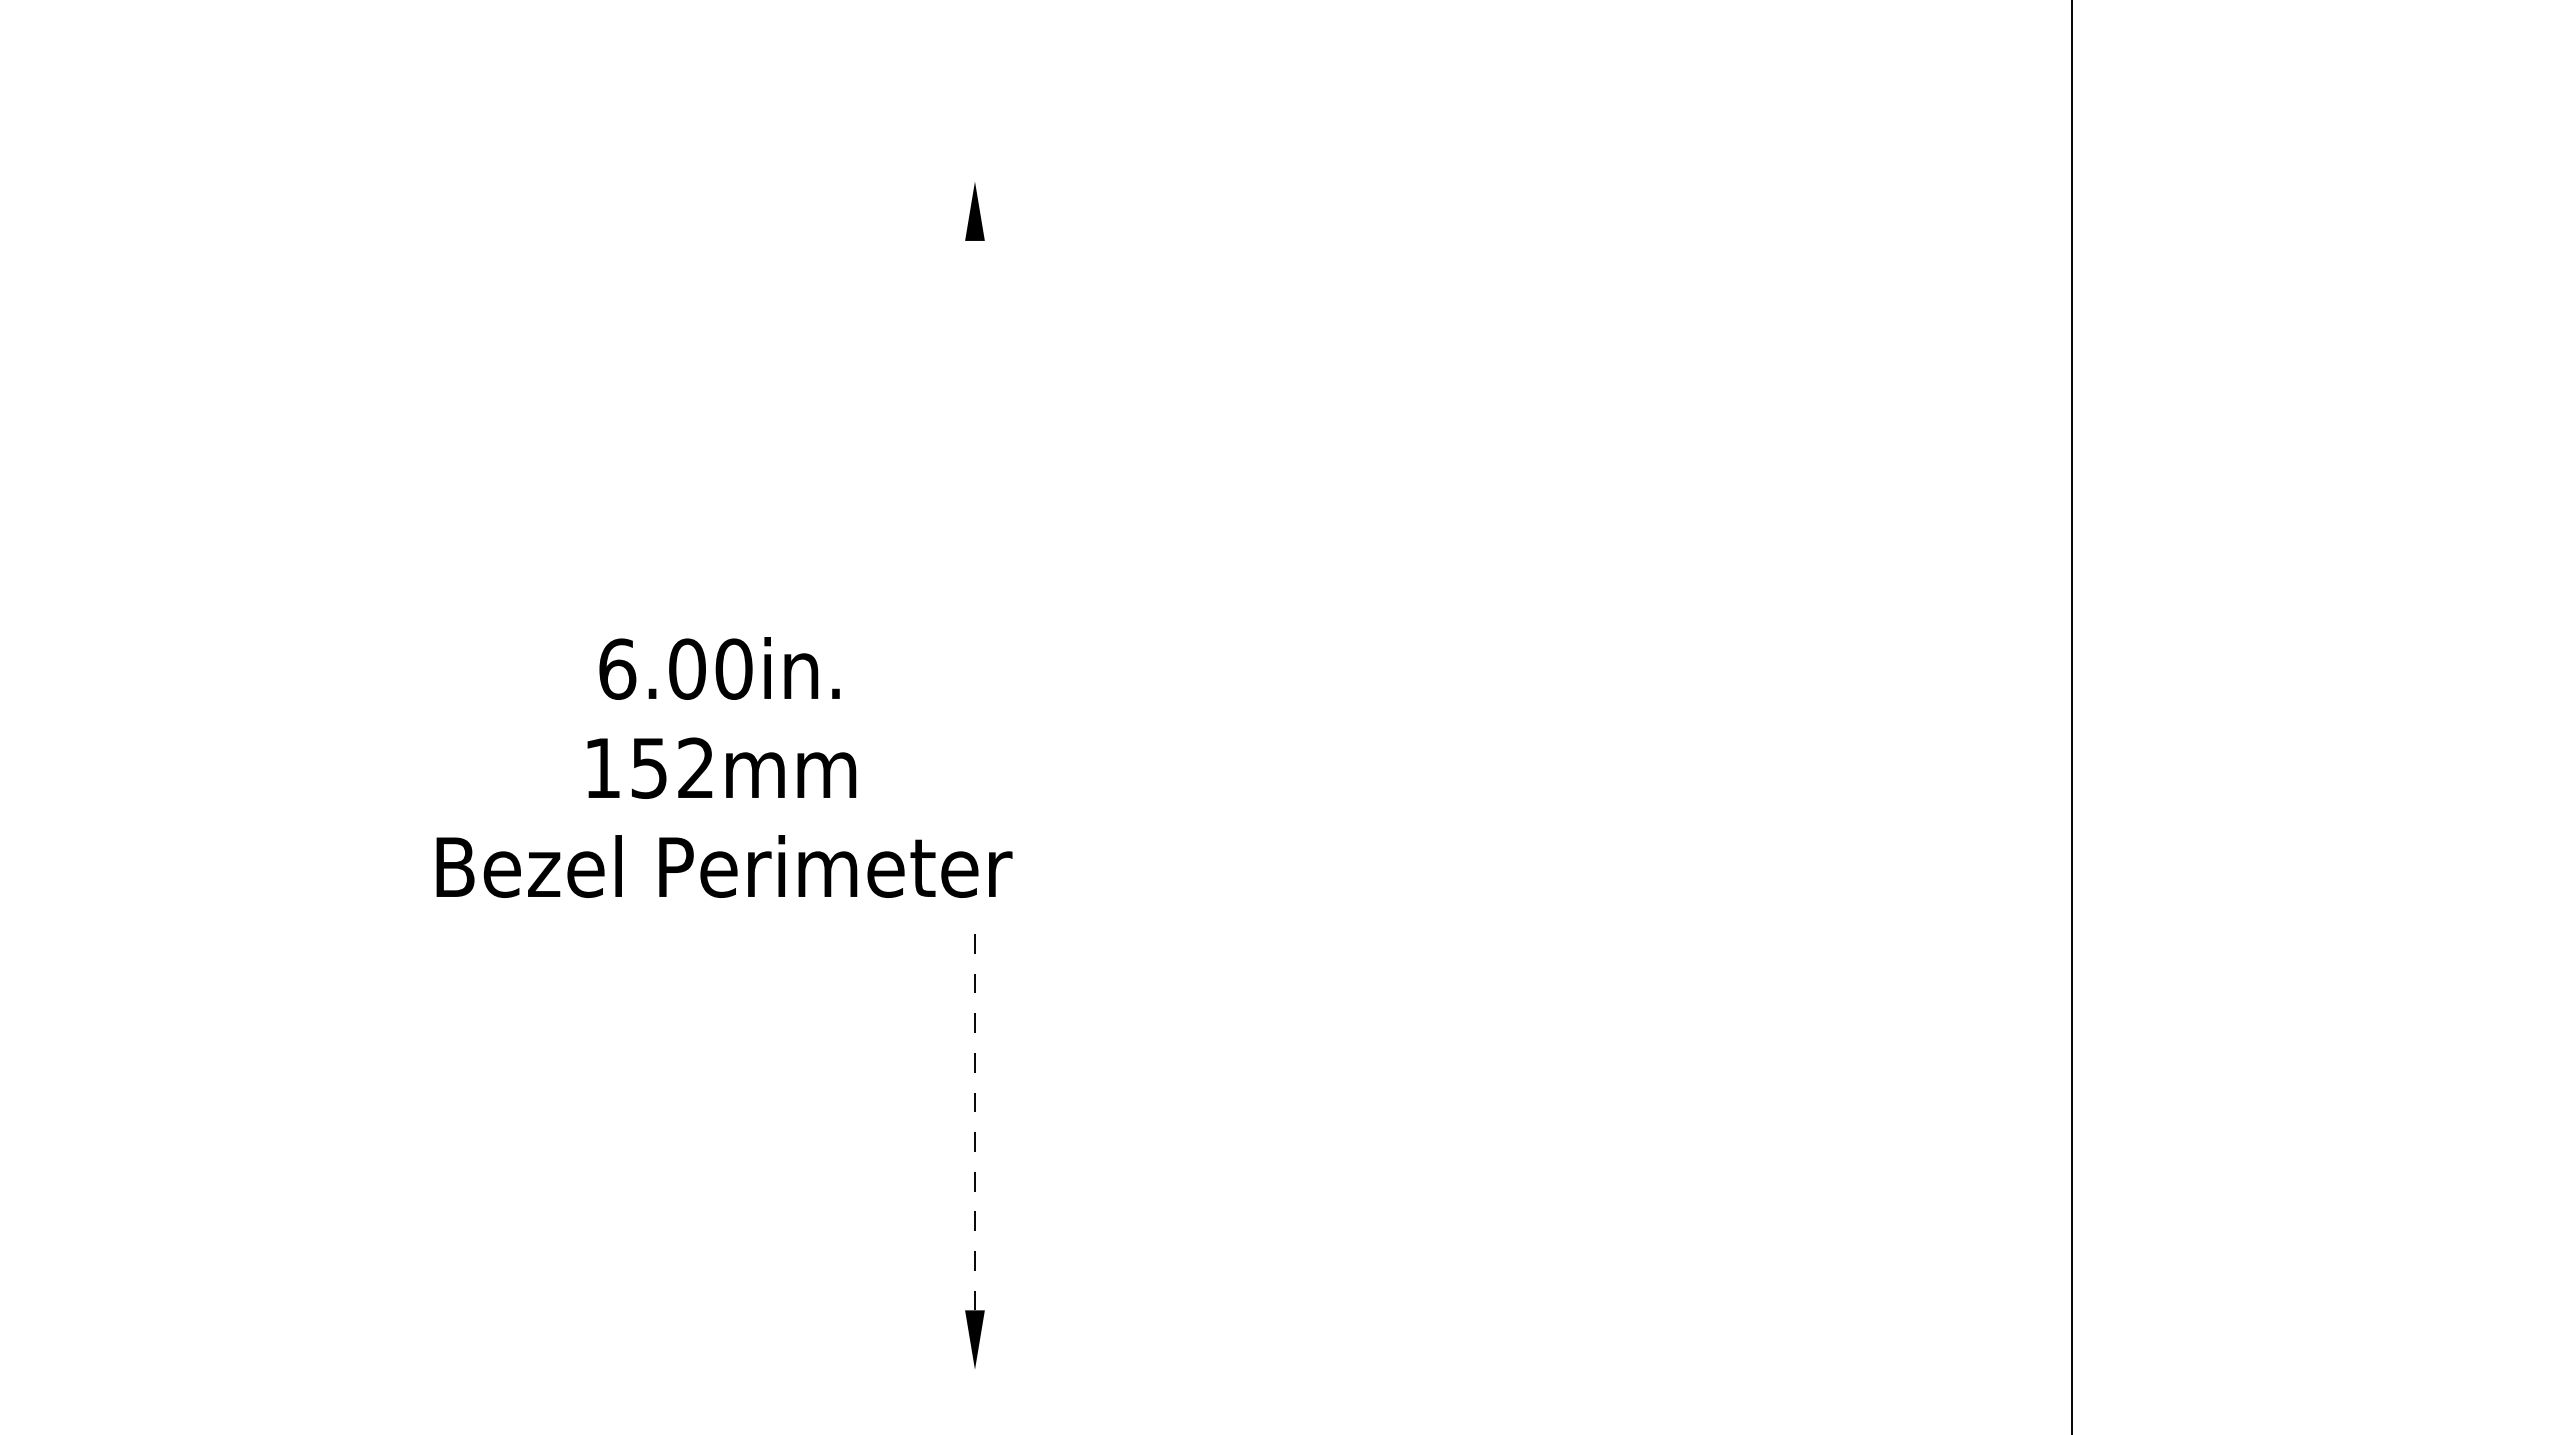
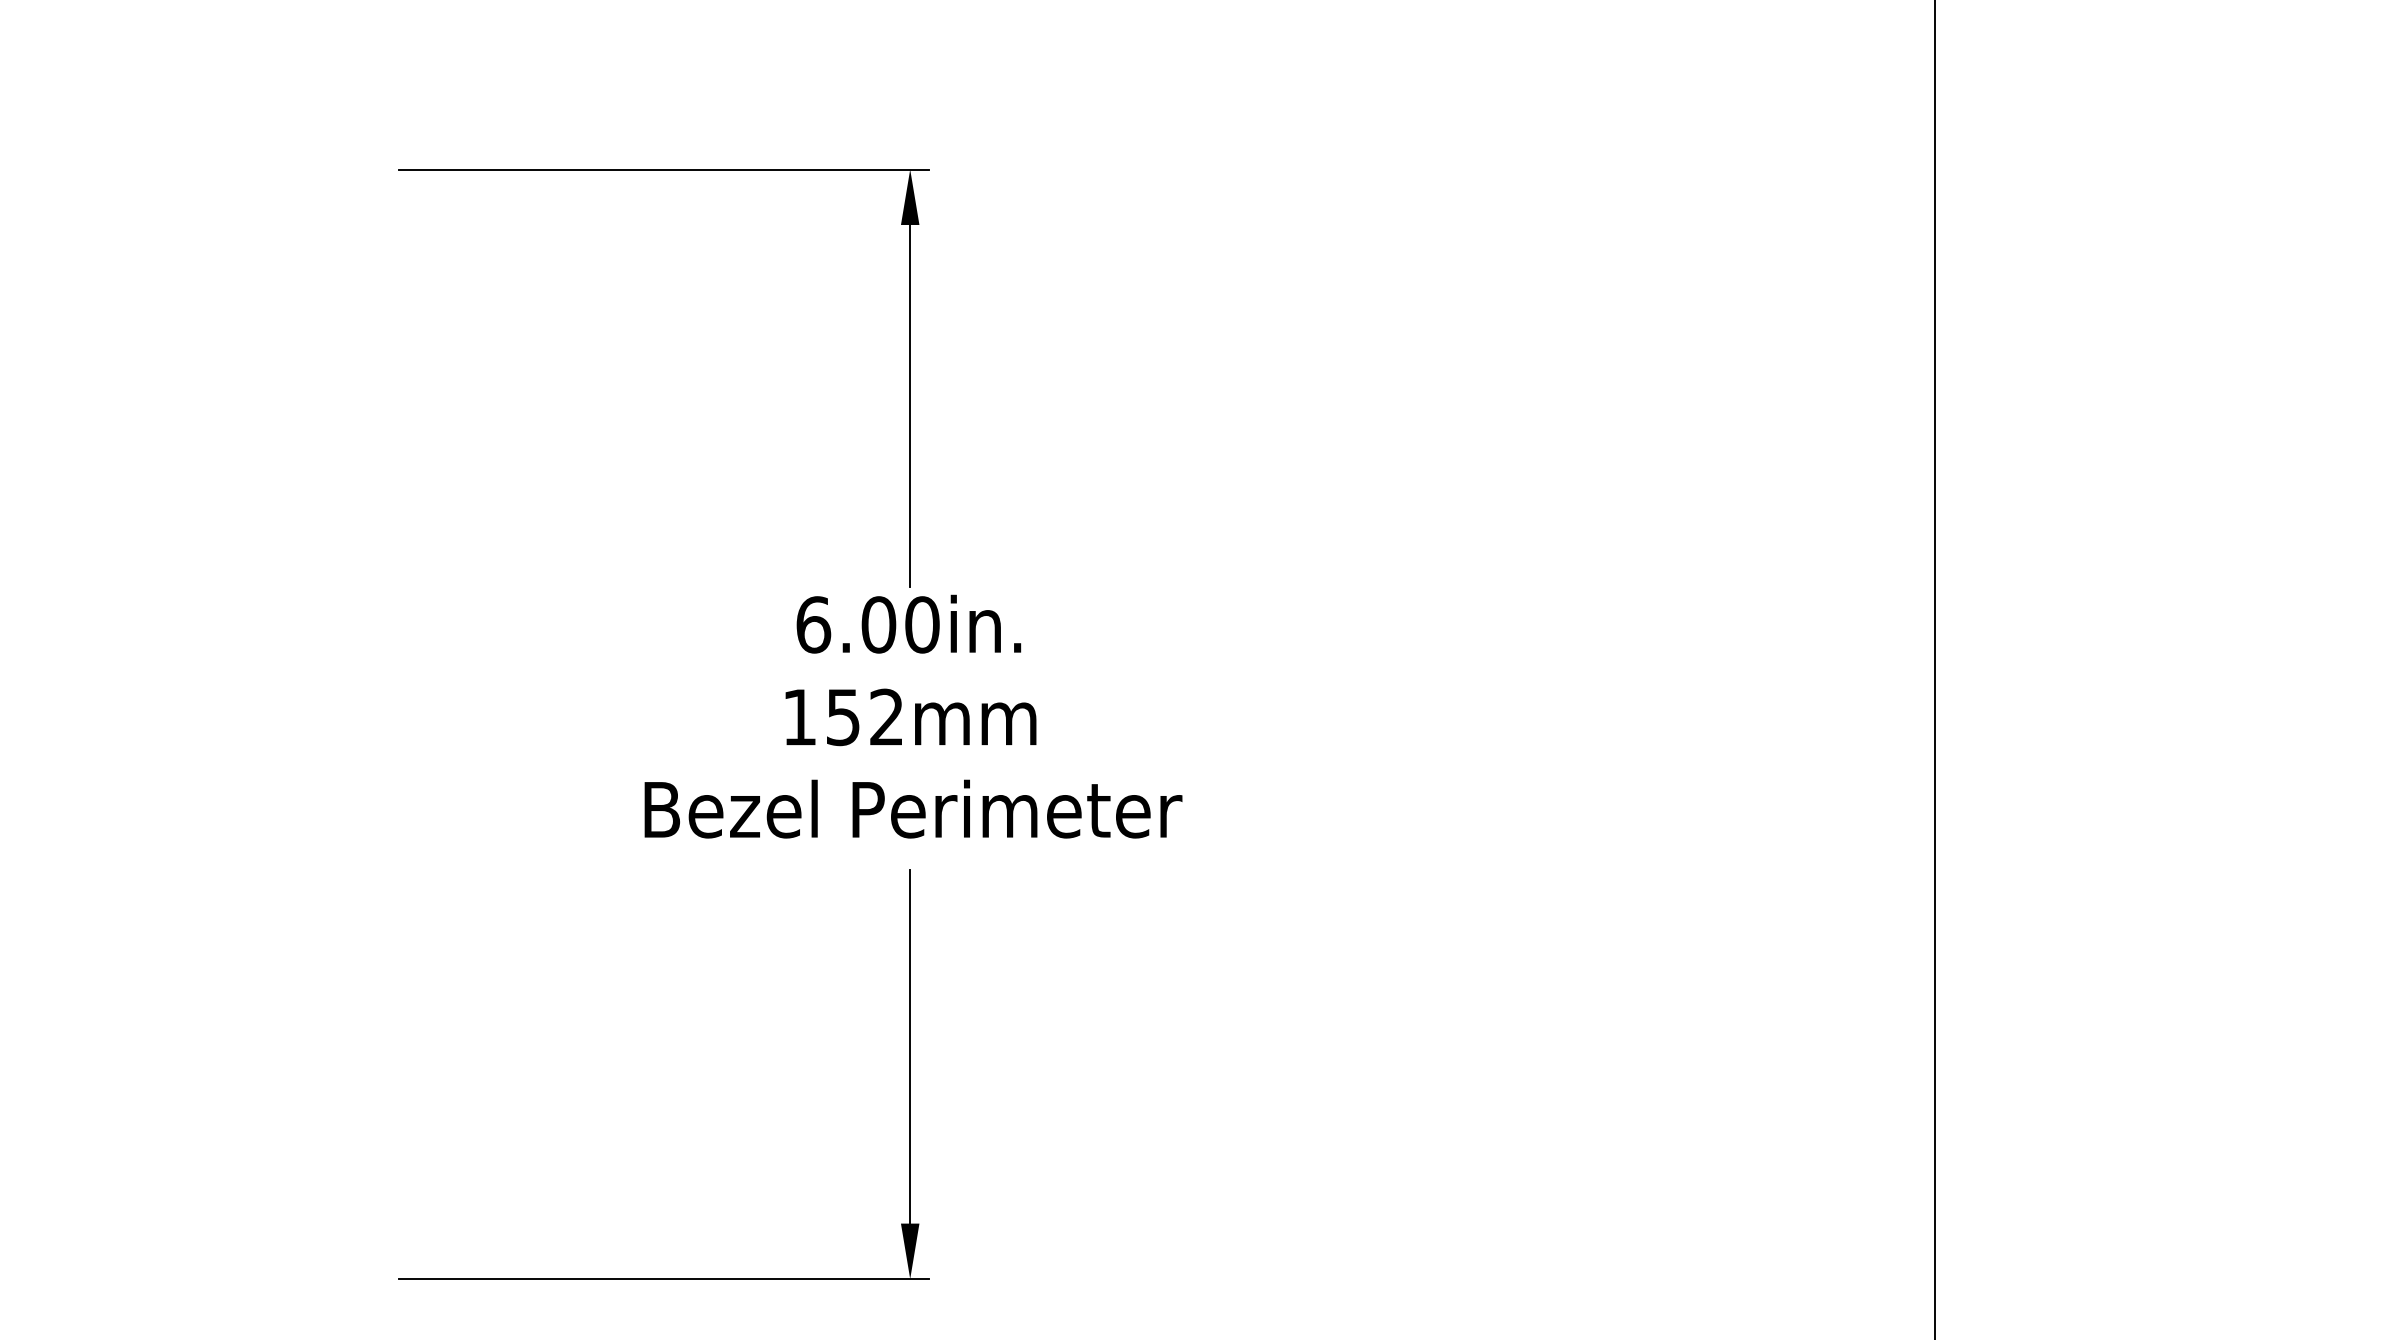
line: (710, 181) -> (663, 169), added
line: (974, 414) -> (909, 387), added
text: (724, 767) -> (913, 716), moved
line: (974, 1140) -> (909, 1064), dashed -> solid
line: (710, 1369) -> (663, 1278), added

